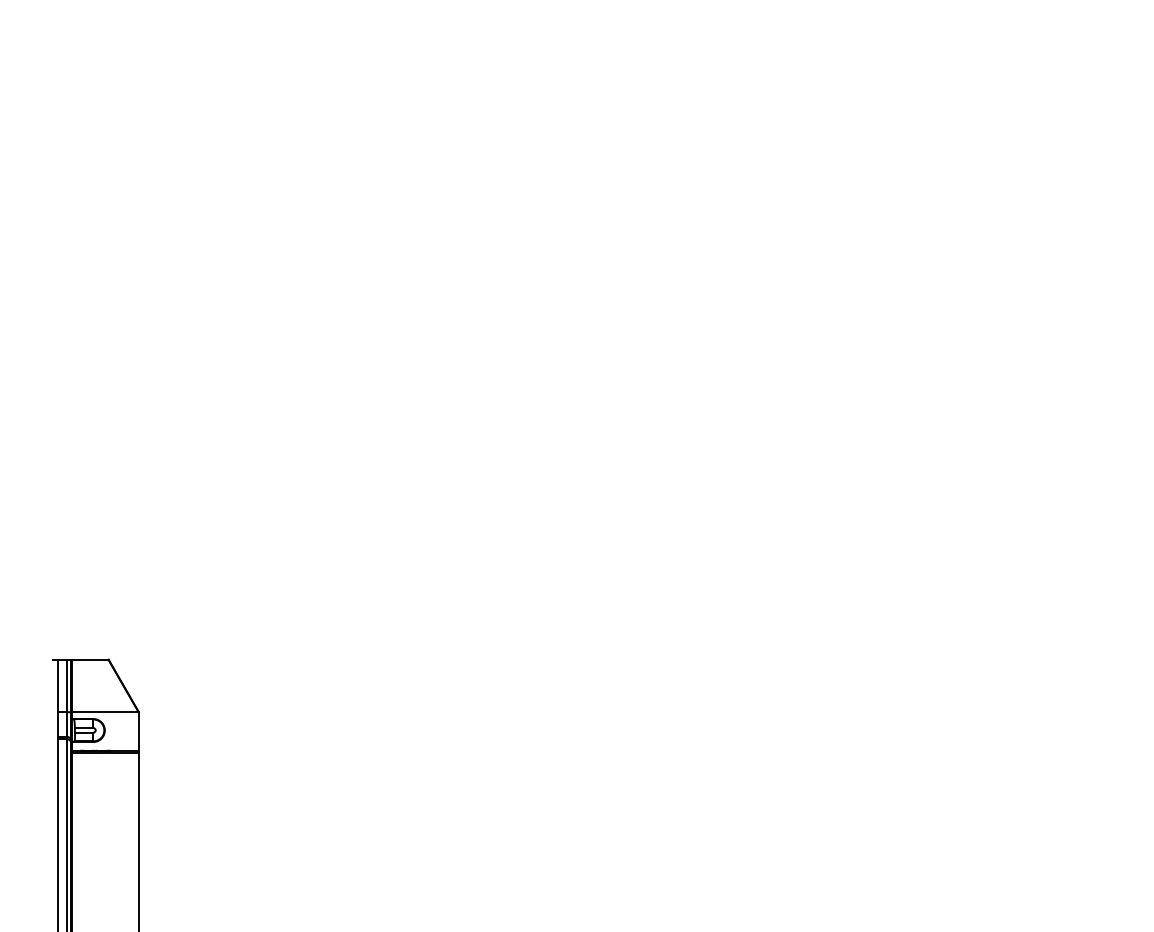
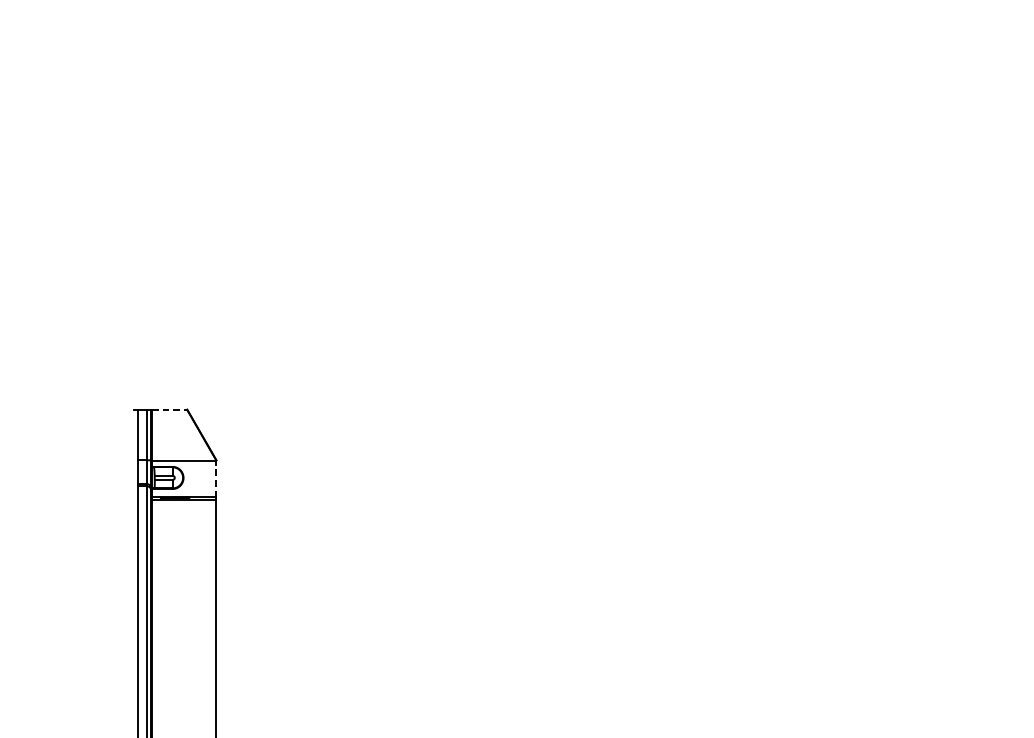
line: (90, 659) -> (169, 409), solid -> dashed
line: (138, 731) -> (216, 478), solid -> dashed

